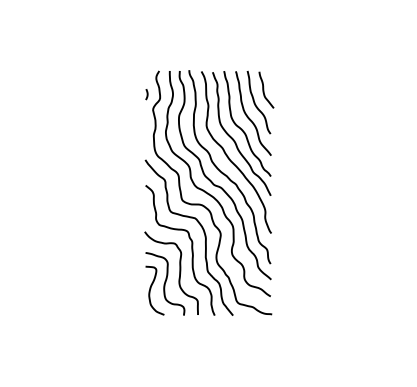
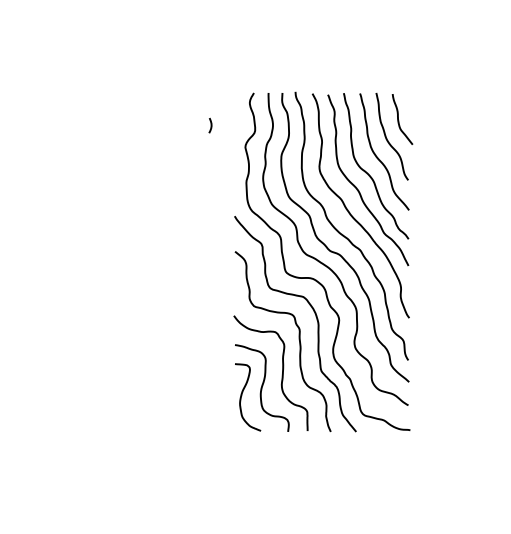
curve: (146, 94) -> (209, 125), moved

